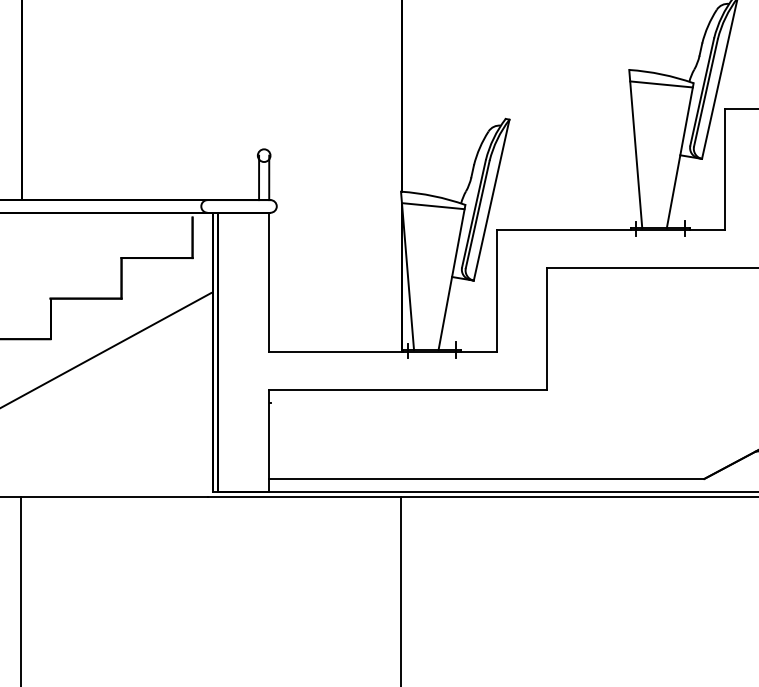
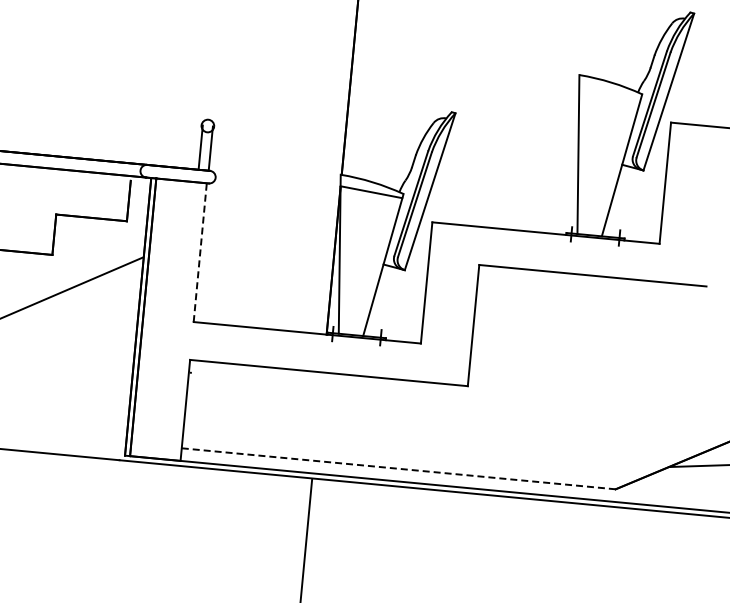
line: (661, 84) -> (610, 92), removed
line: (268, 282) -> (200, 252), solid -> dashed
line: (486, 478) -> (398, 468), solid -> dashed

